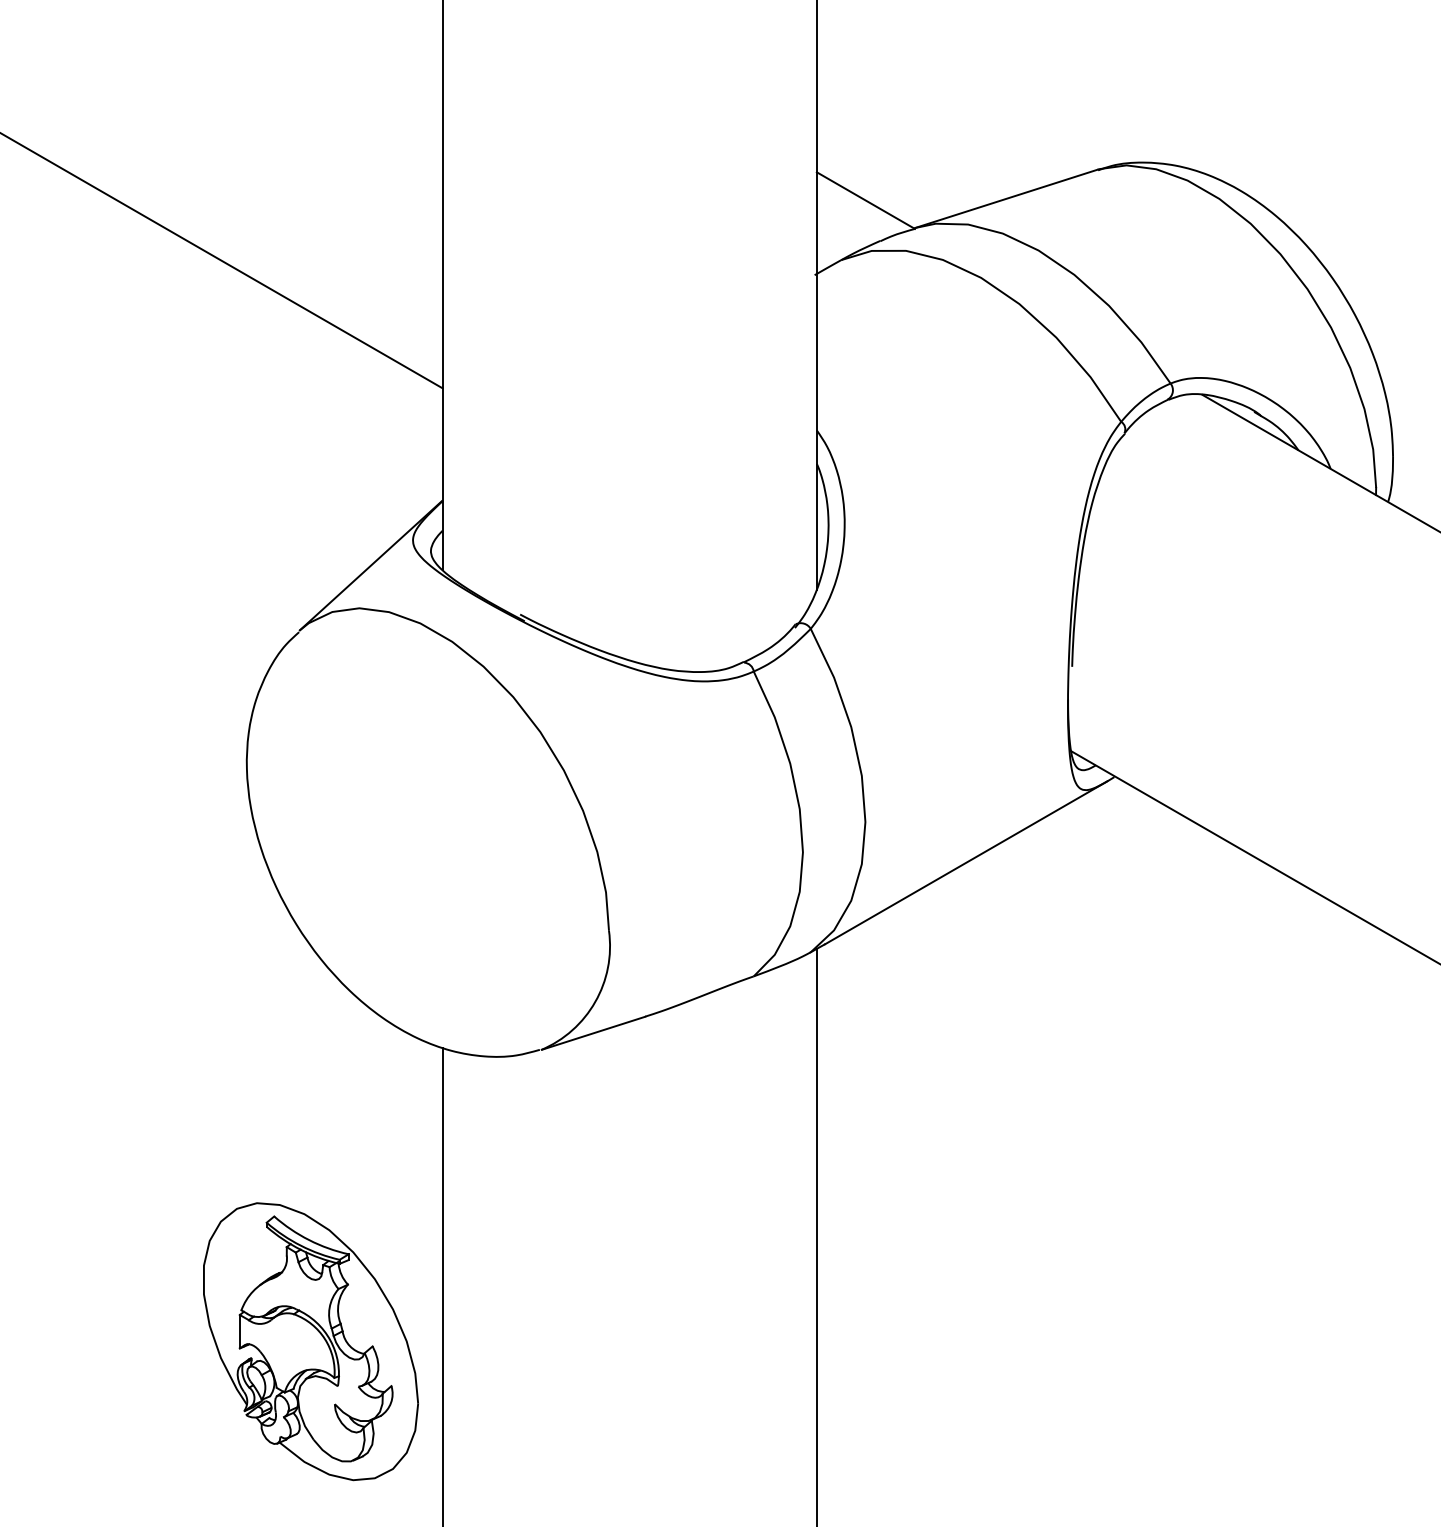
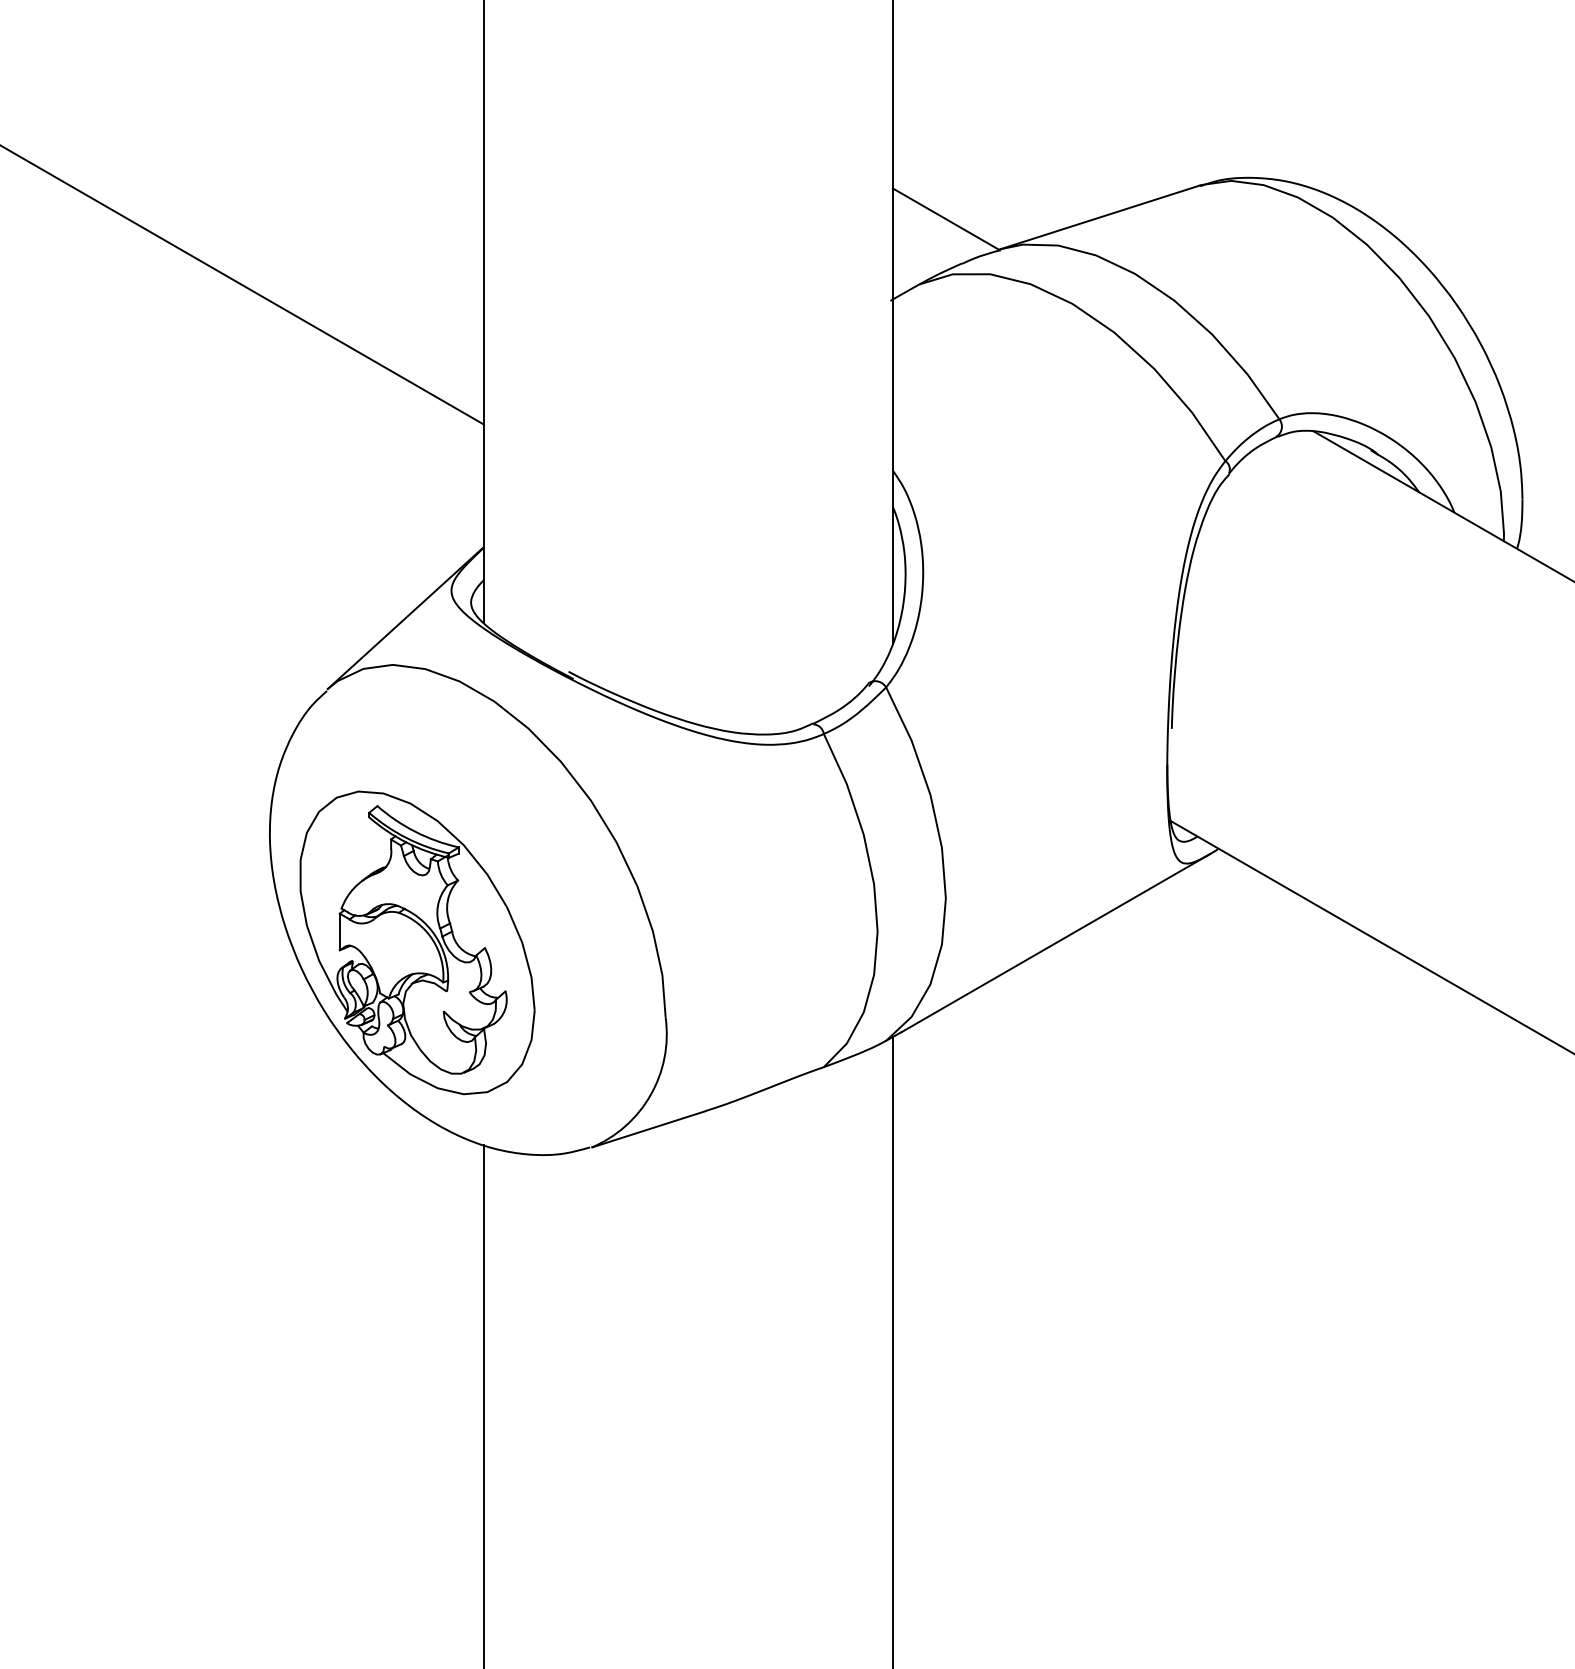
part: (310, 1341) -> (417, 942), moved

